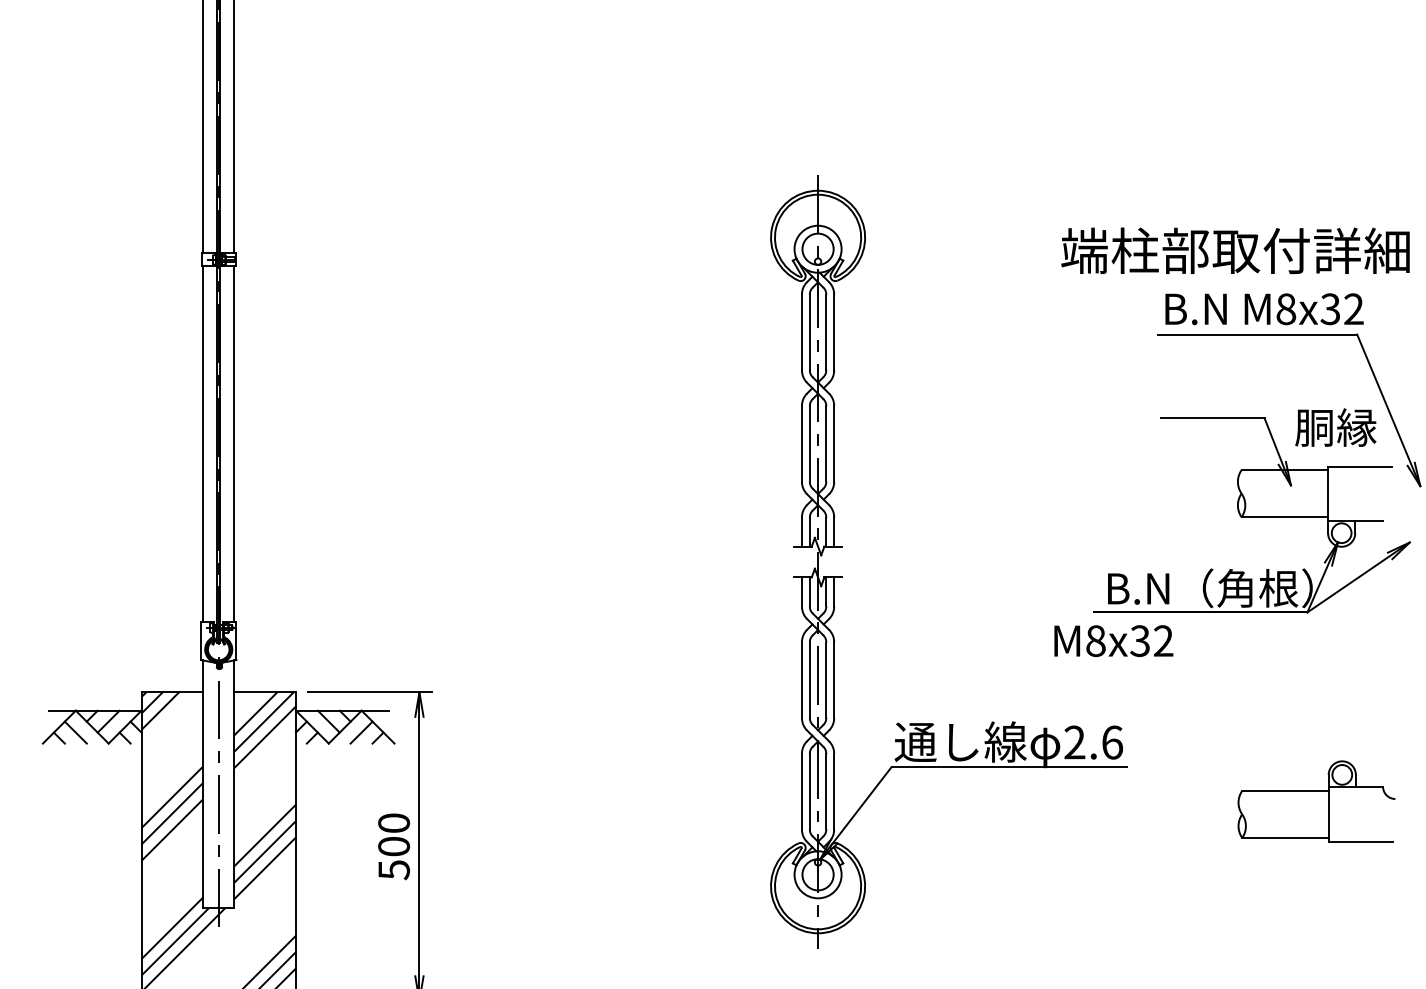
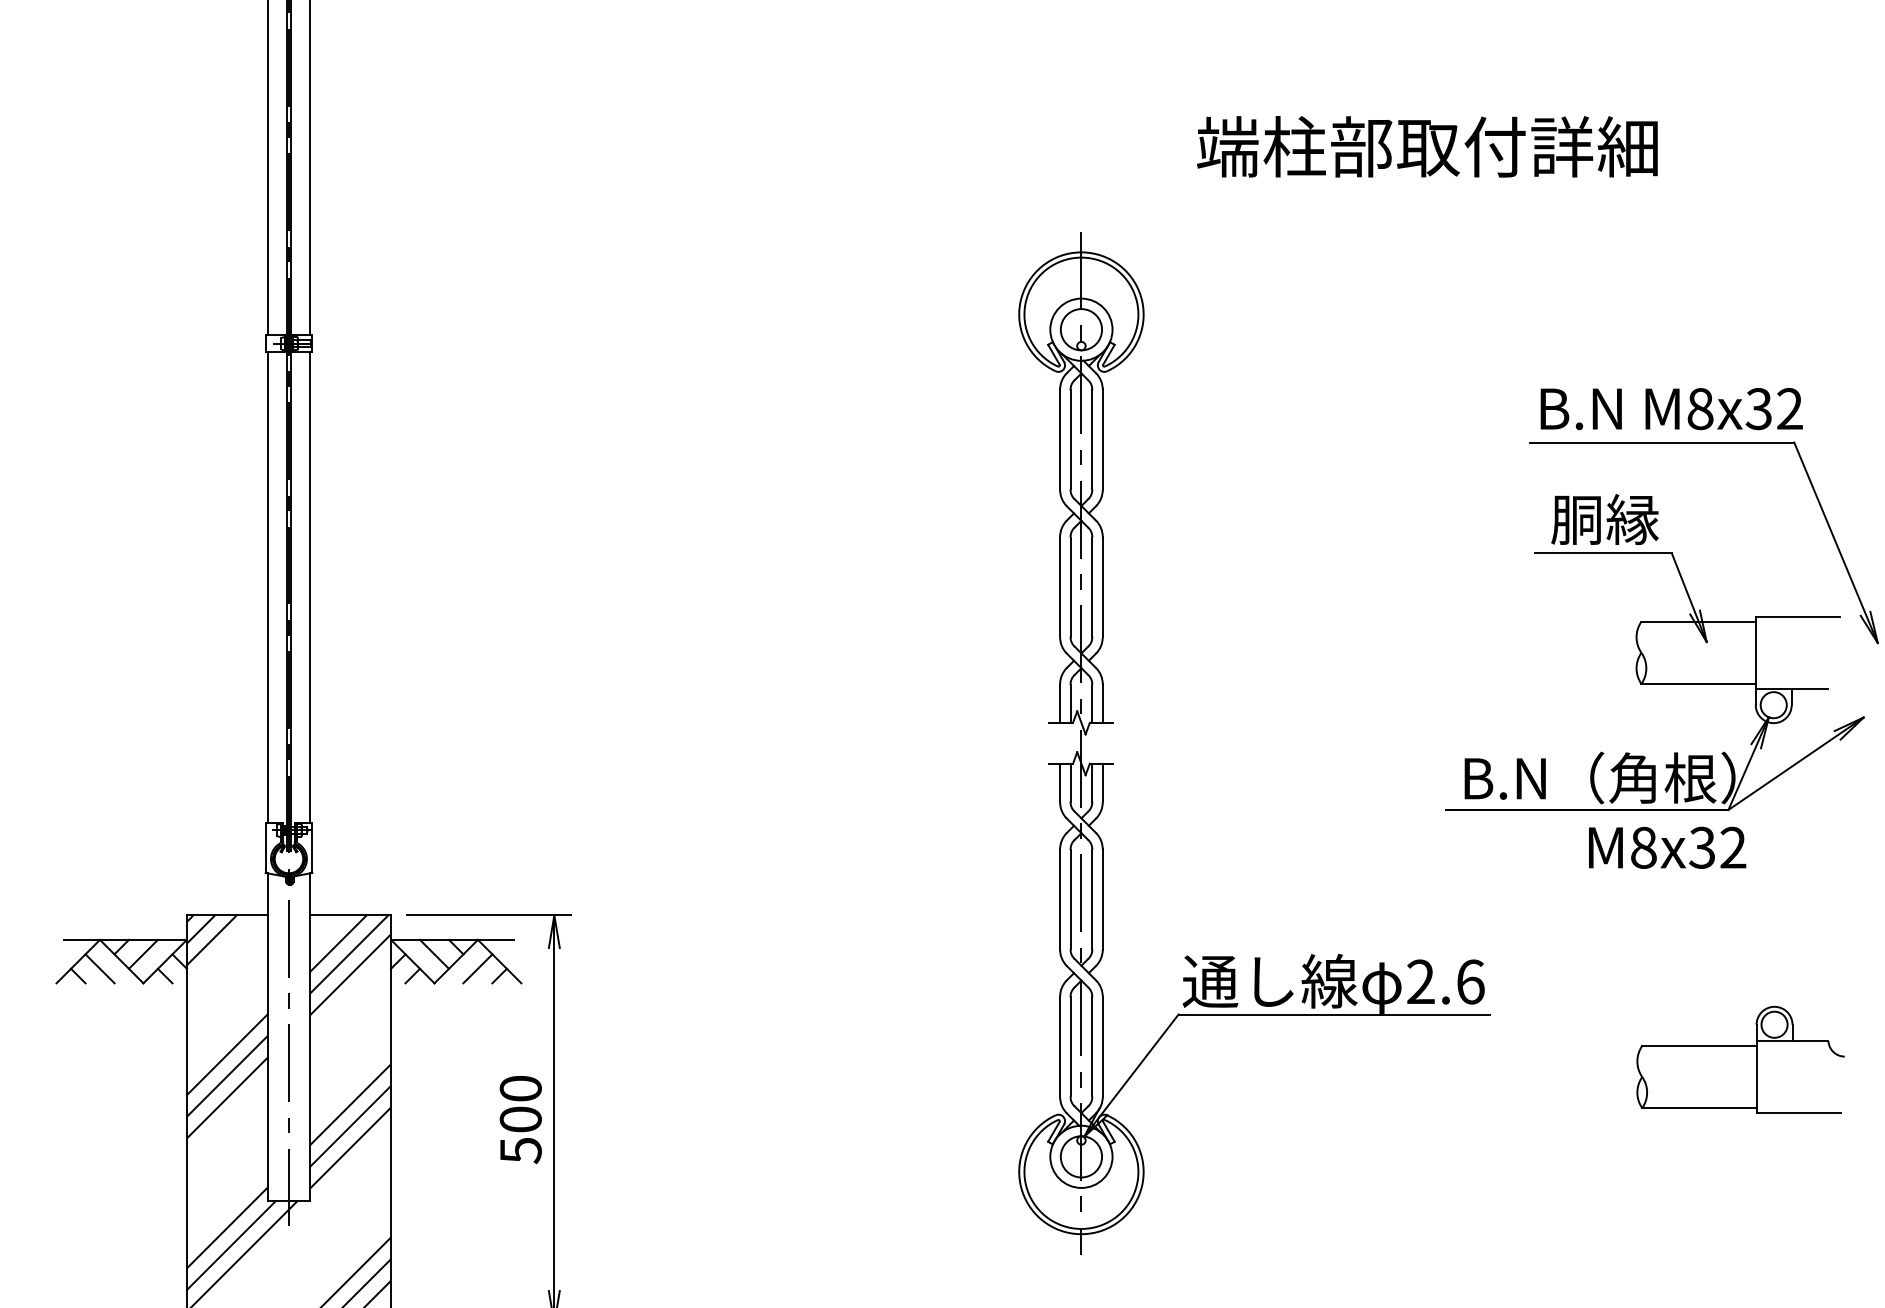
text: (1235, 250) -> (1427, 146), moved
text: (1335, 427) -> (1604, 519), moved
text: (1113, 640) -> (1667, 847), moved

